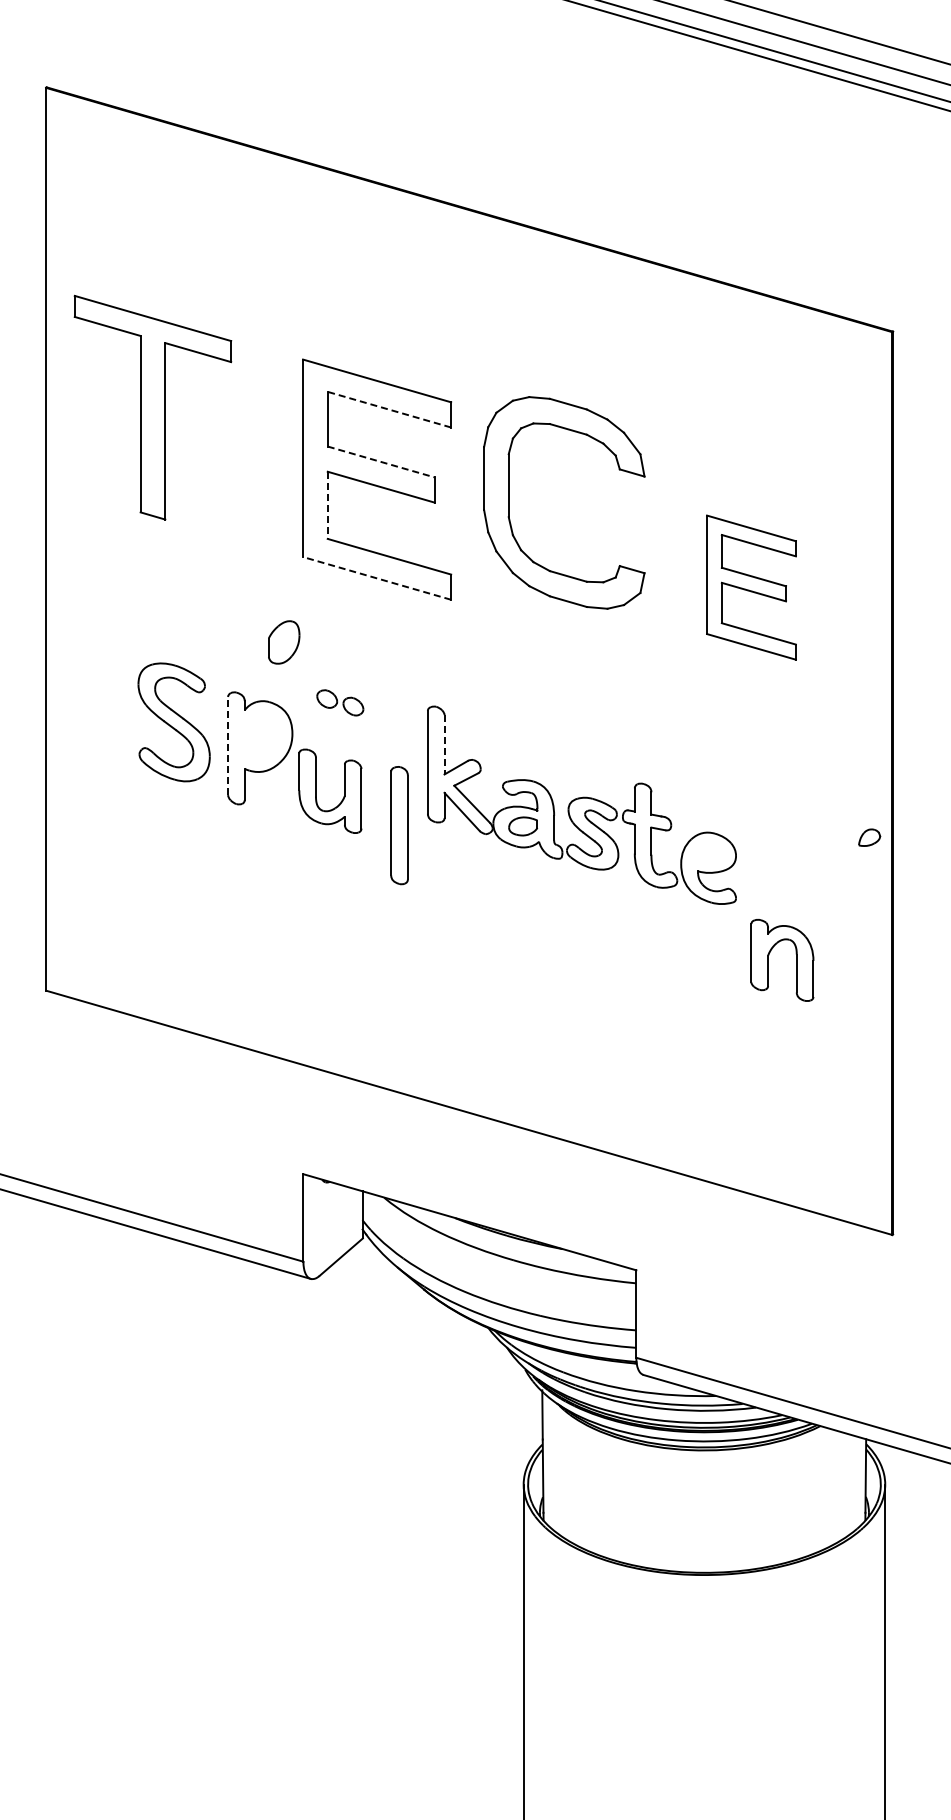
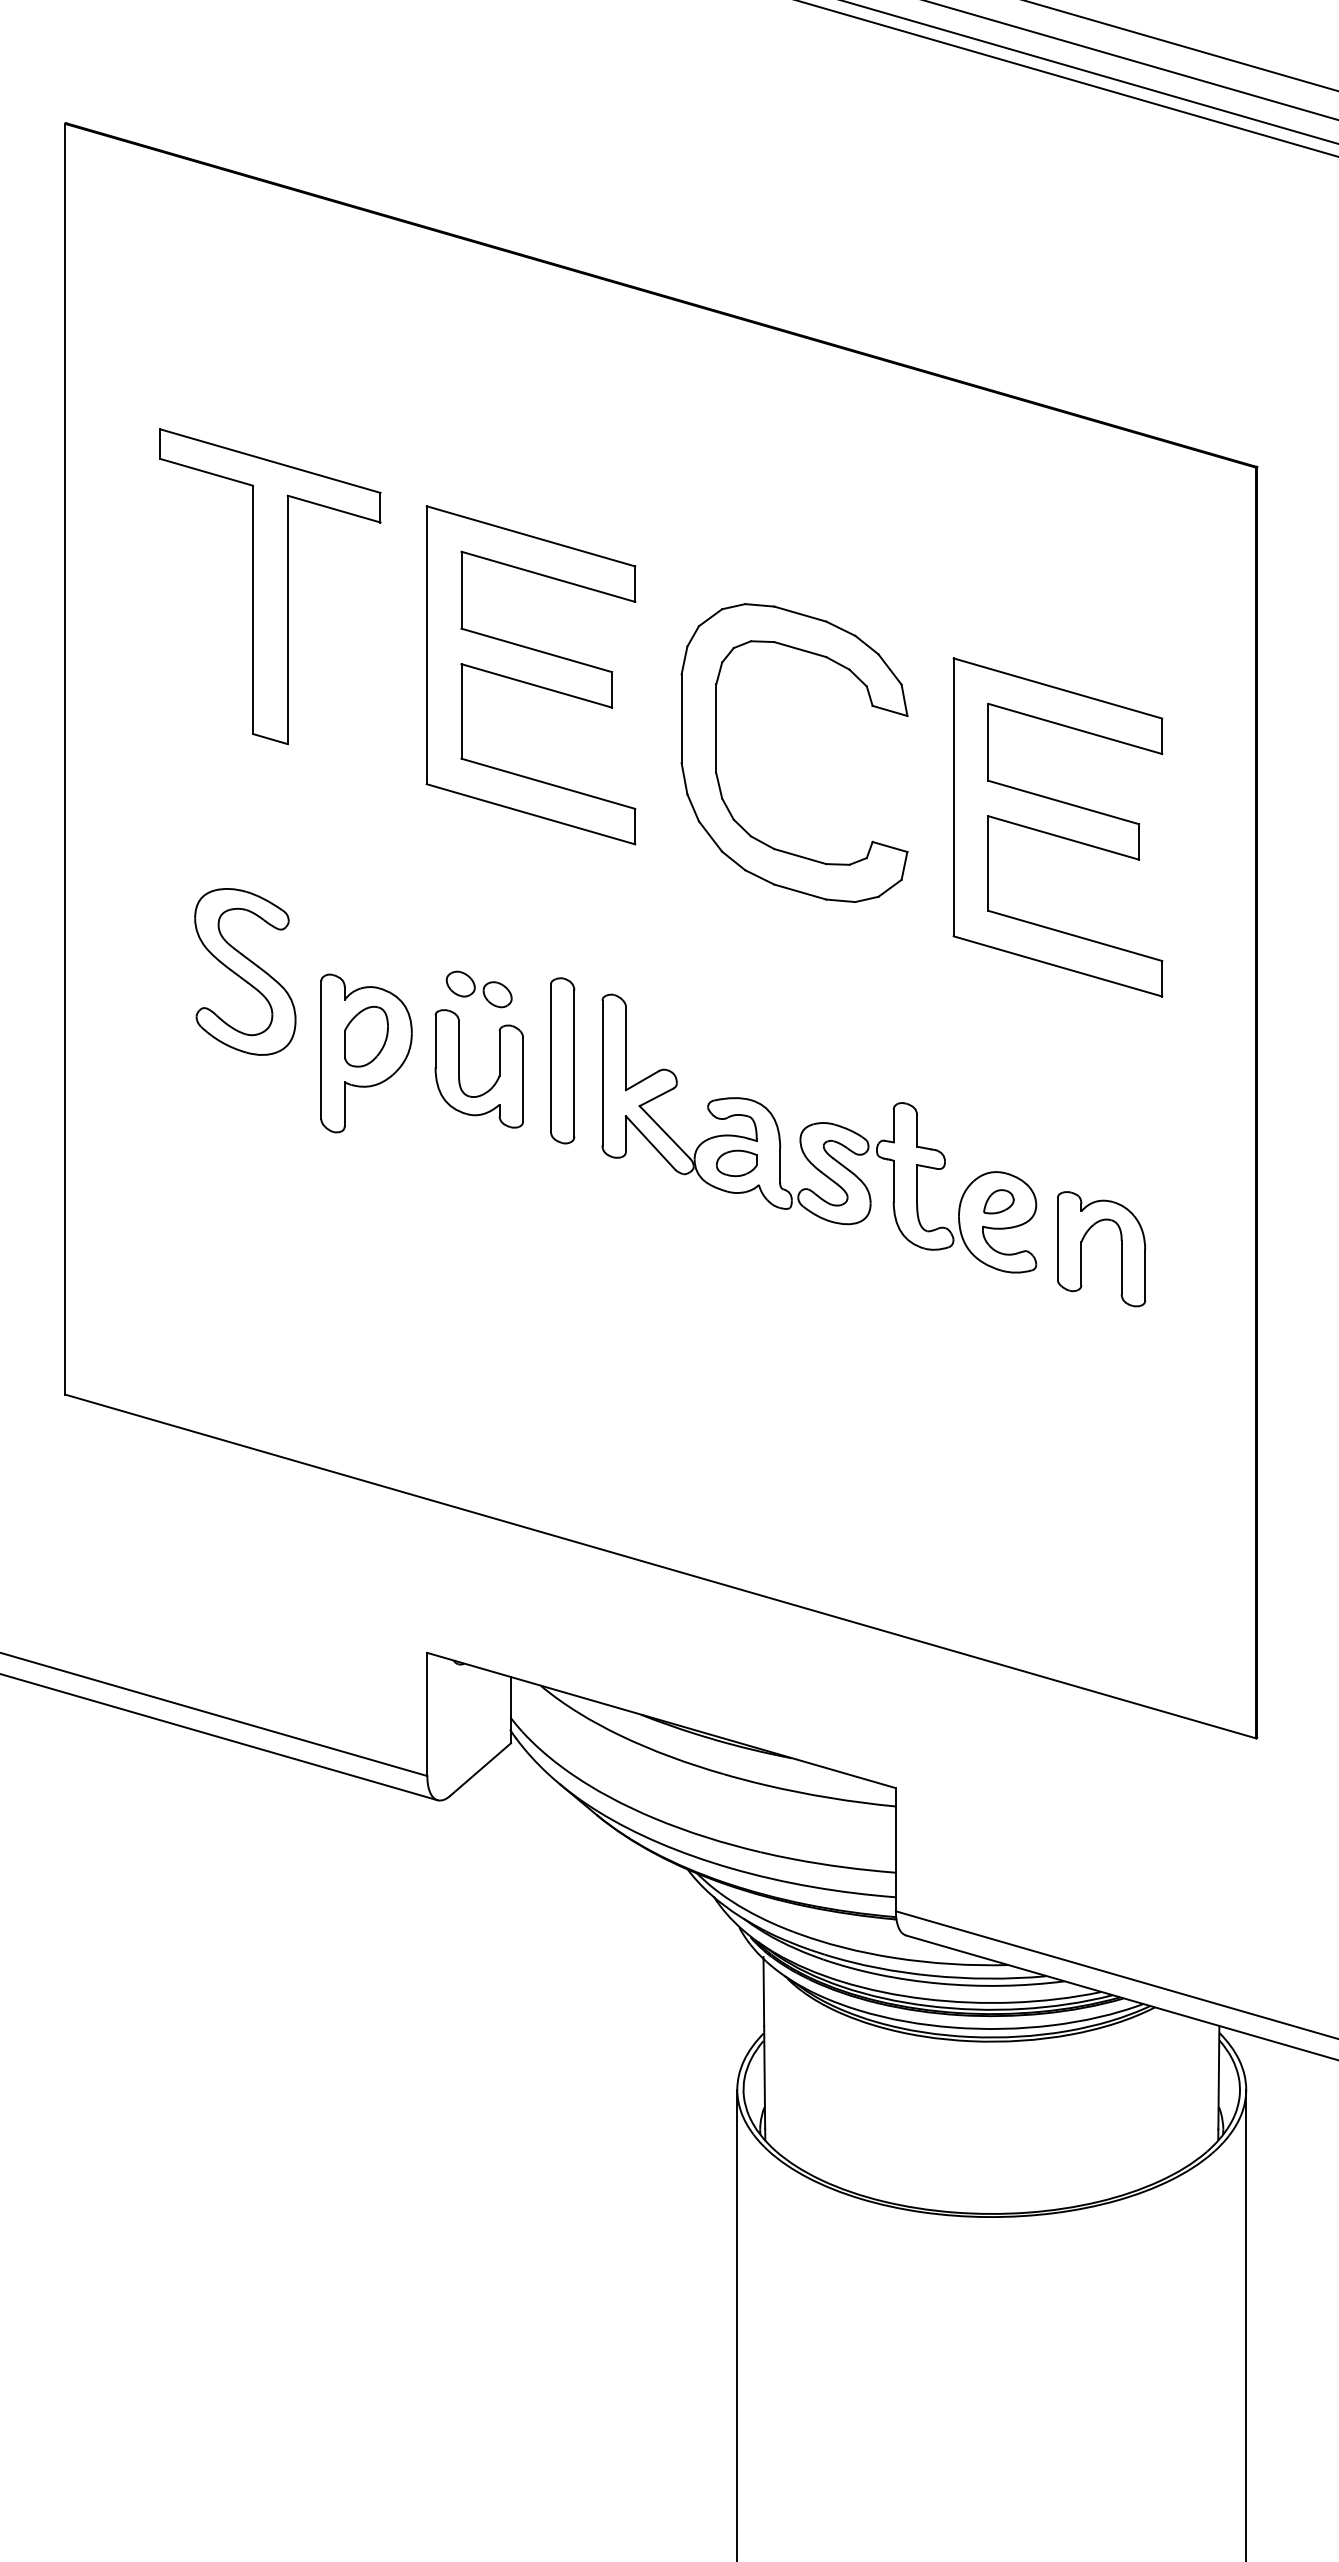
part: (152, 407) -> (269, 586), moved
line: (388, 409) -> (547, 576), dashed -> solid
line: (381, 461) -> (537, 649), dashed -> solid
part: (509, 502) -> (717, 752), moved
line: (327, 505) -> (461, 711), dashed -> solid
line: (376, 578) -> (530, 814), dashed -> solid
part: (751, 587) -> (1057, 827), size x1.67
part: (284, 642) -> (366, 1036), moved
part: (173, 722) -> (244, 972), moved
line: (444, 744) -> (625, 1048), dashed -> solid
line: (228, 745) -> (321, 1049), dashed -> solid
part: (316, 790) -> (459, 1067), moved
part: (399, 825) -> (562, 1060), moved
part: (869, 837) -> (998, 1201), moved
part: (769, 955) -> (1083, 1242), moved

